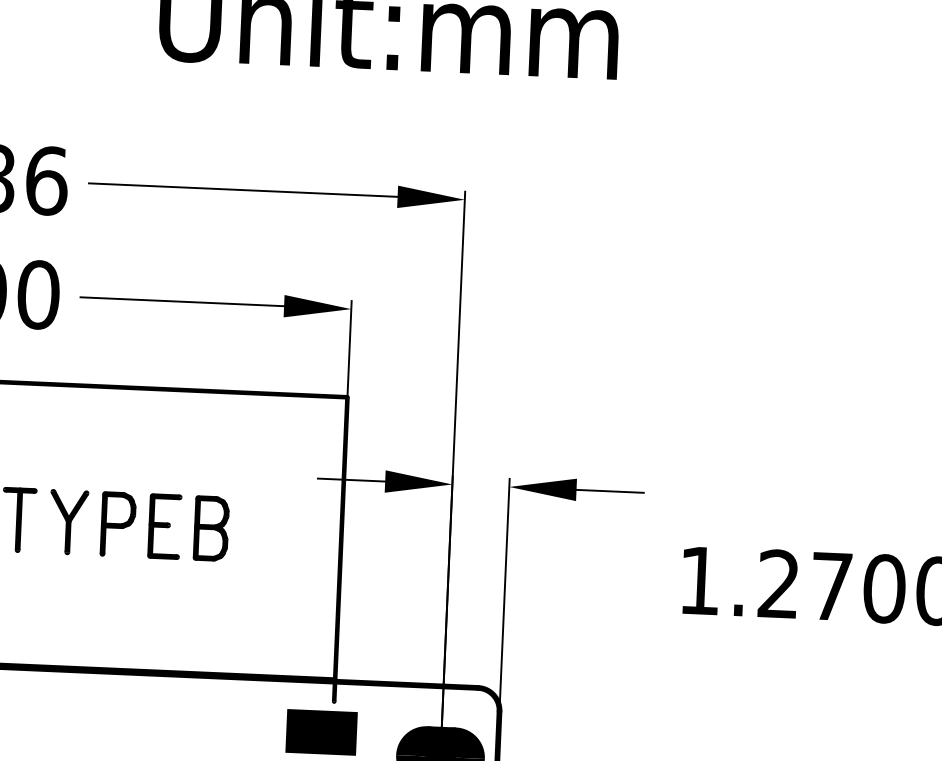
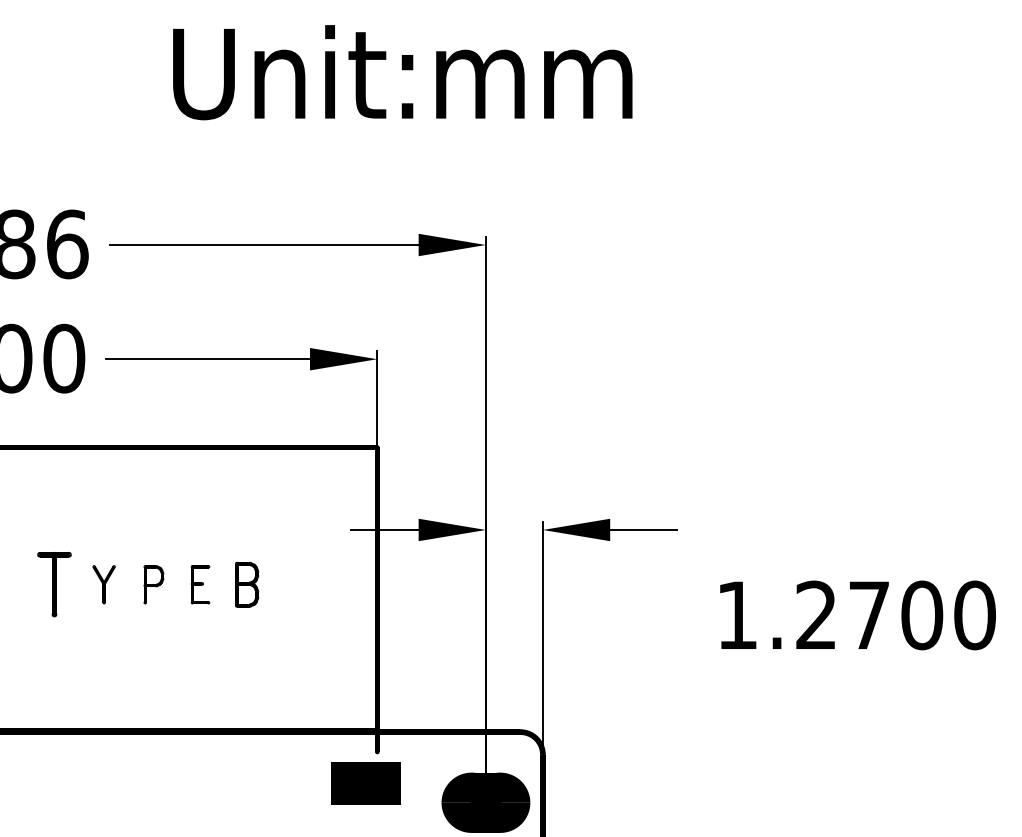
part: (67, 522) -> (103, 584), size x0.6
part: (117, 524) -> (153, 584), size x0.6
part: (164, 526) -> (200, 584), size x0.6
part: (210, 528) -> (246, 584), size x0.7

